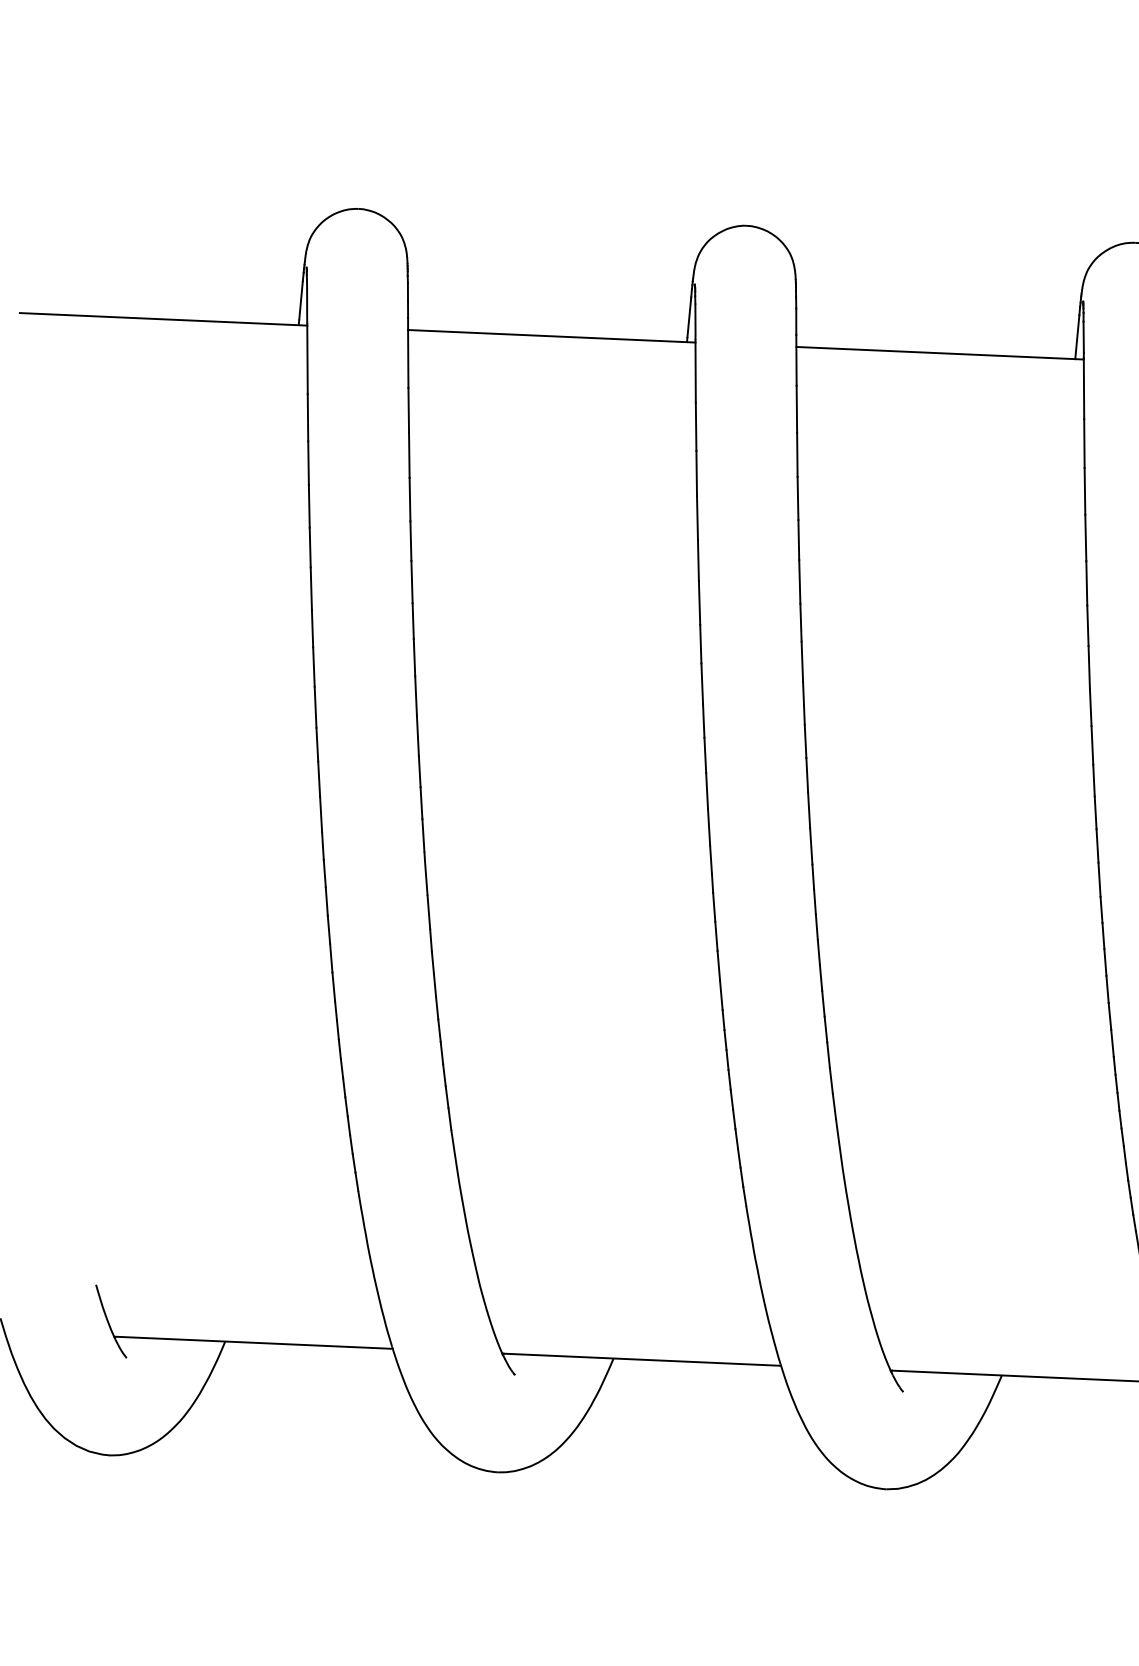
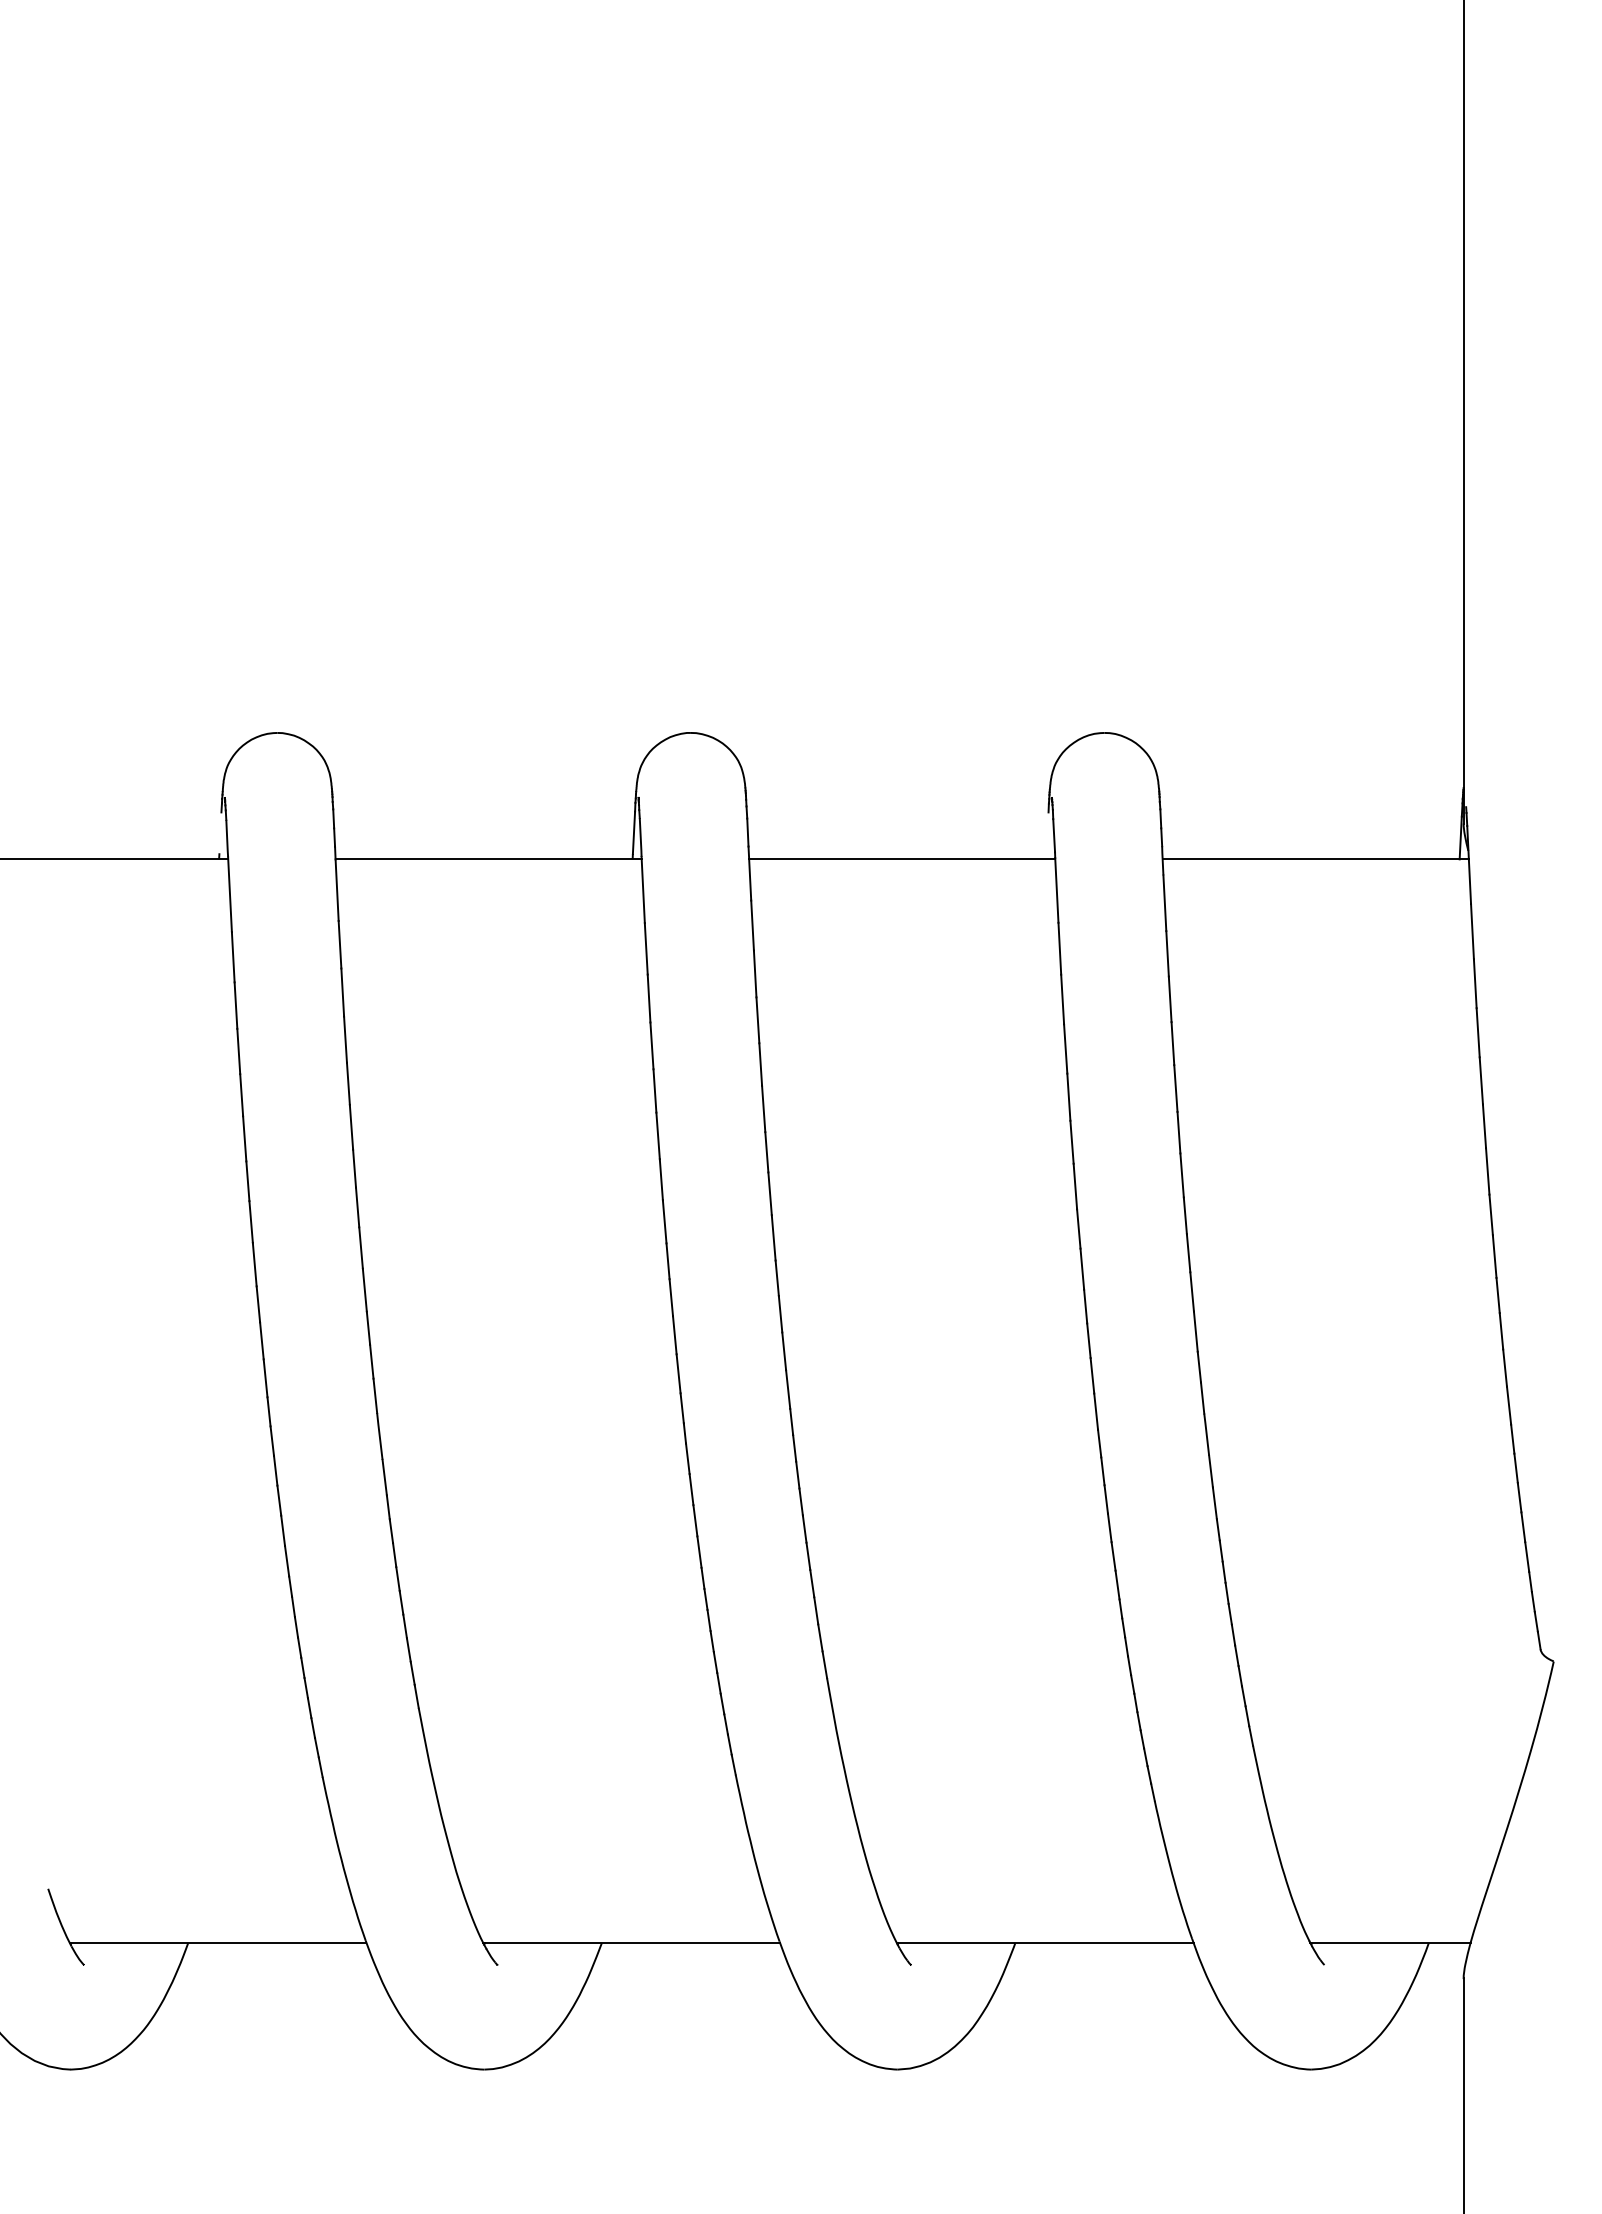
line: (301, 300) -> (220, 832), removed
line: (1077, 336) -> (1047, 835), removed

